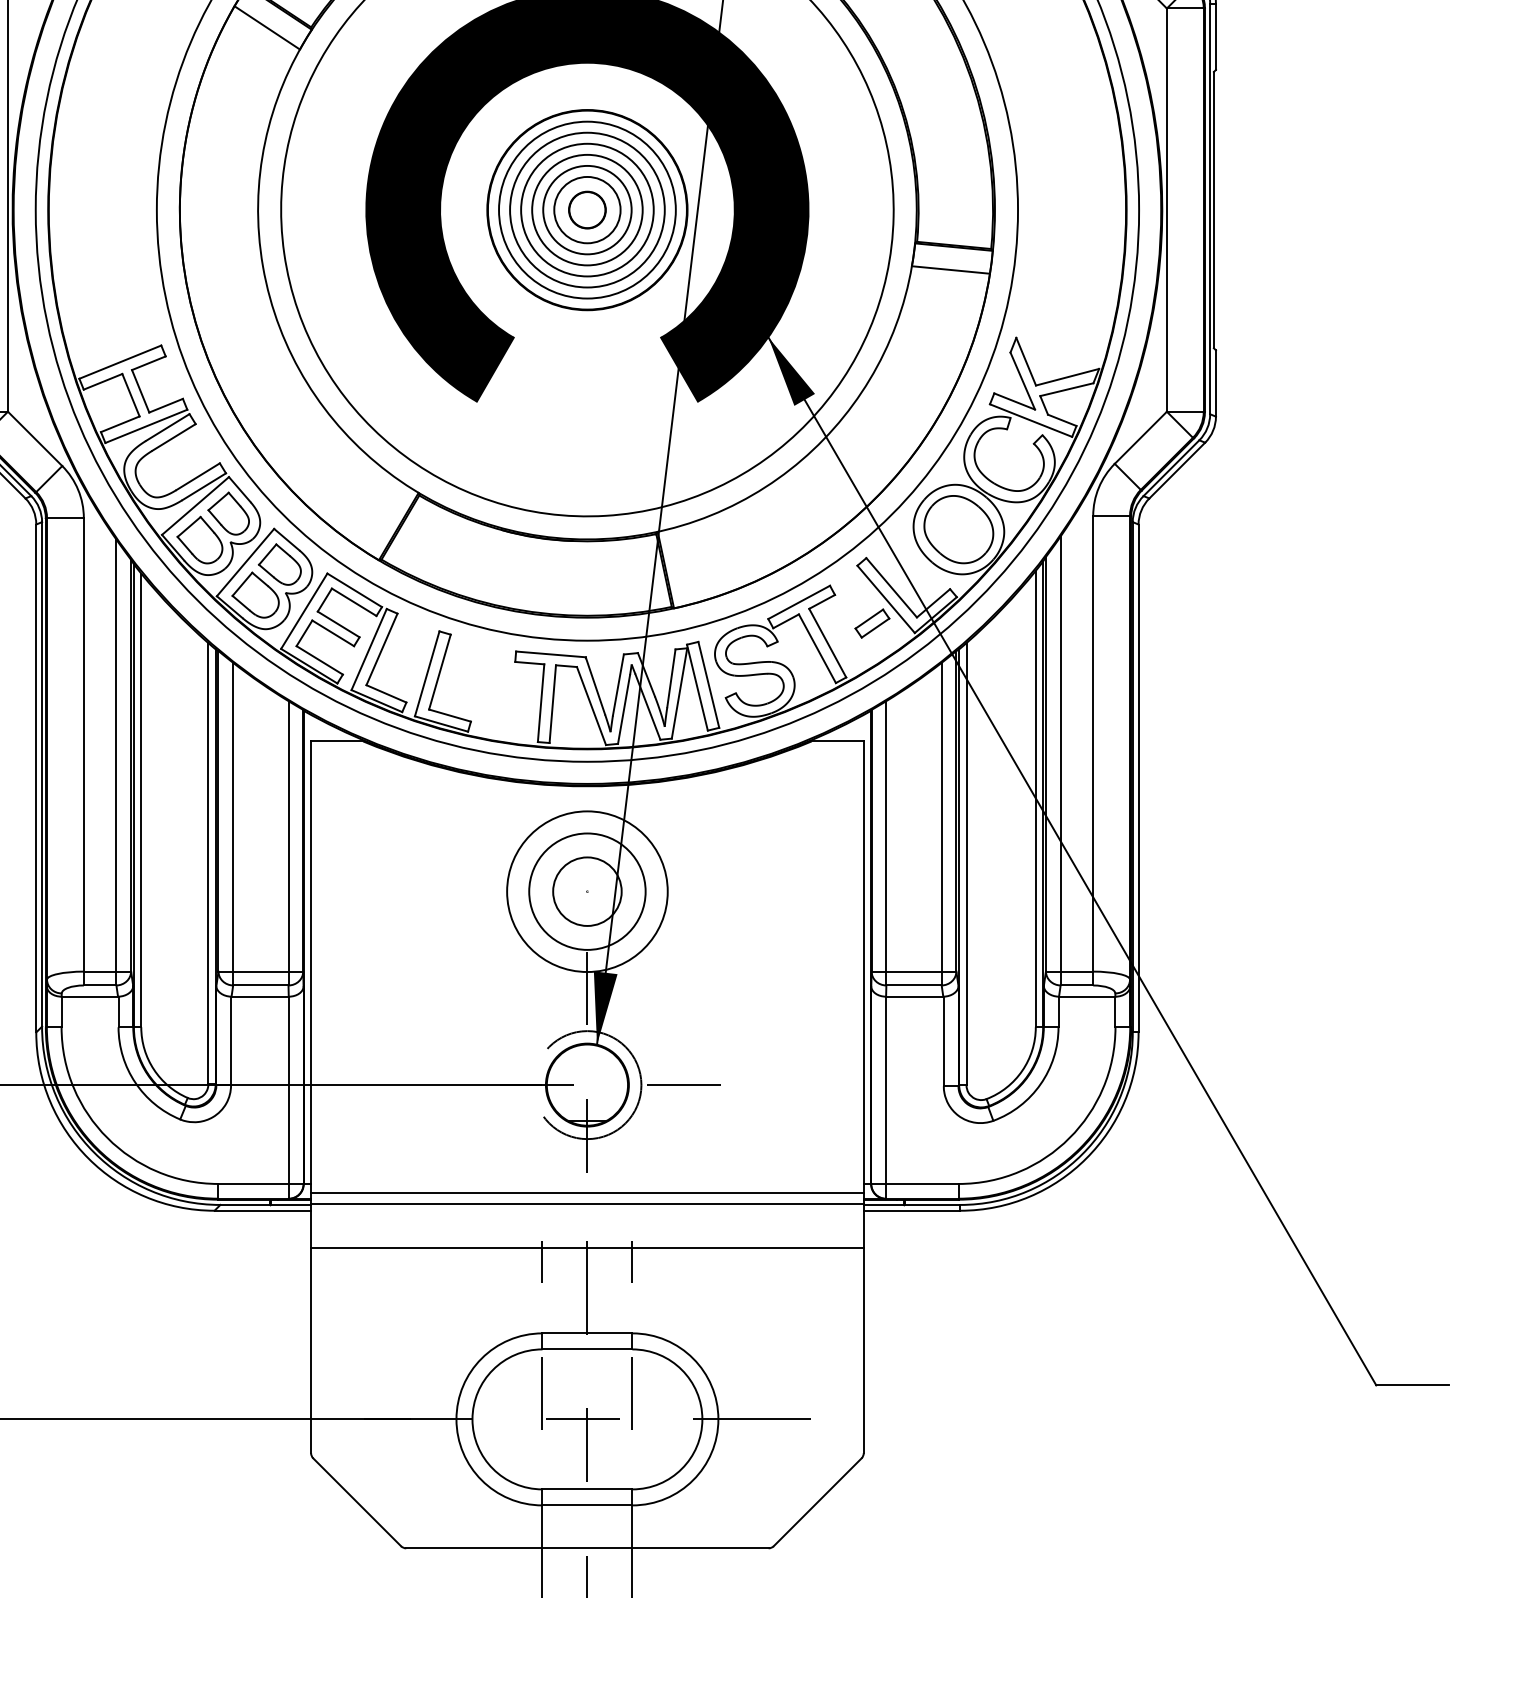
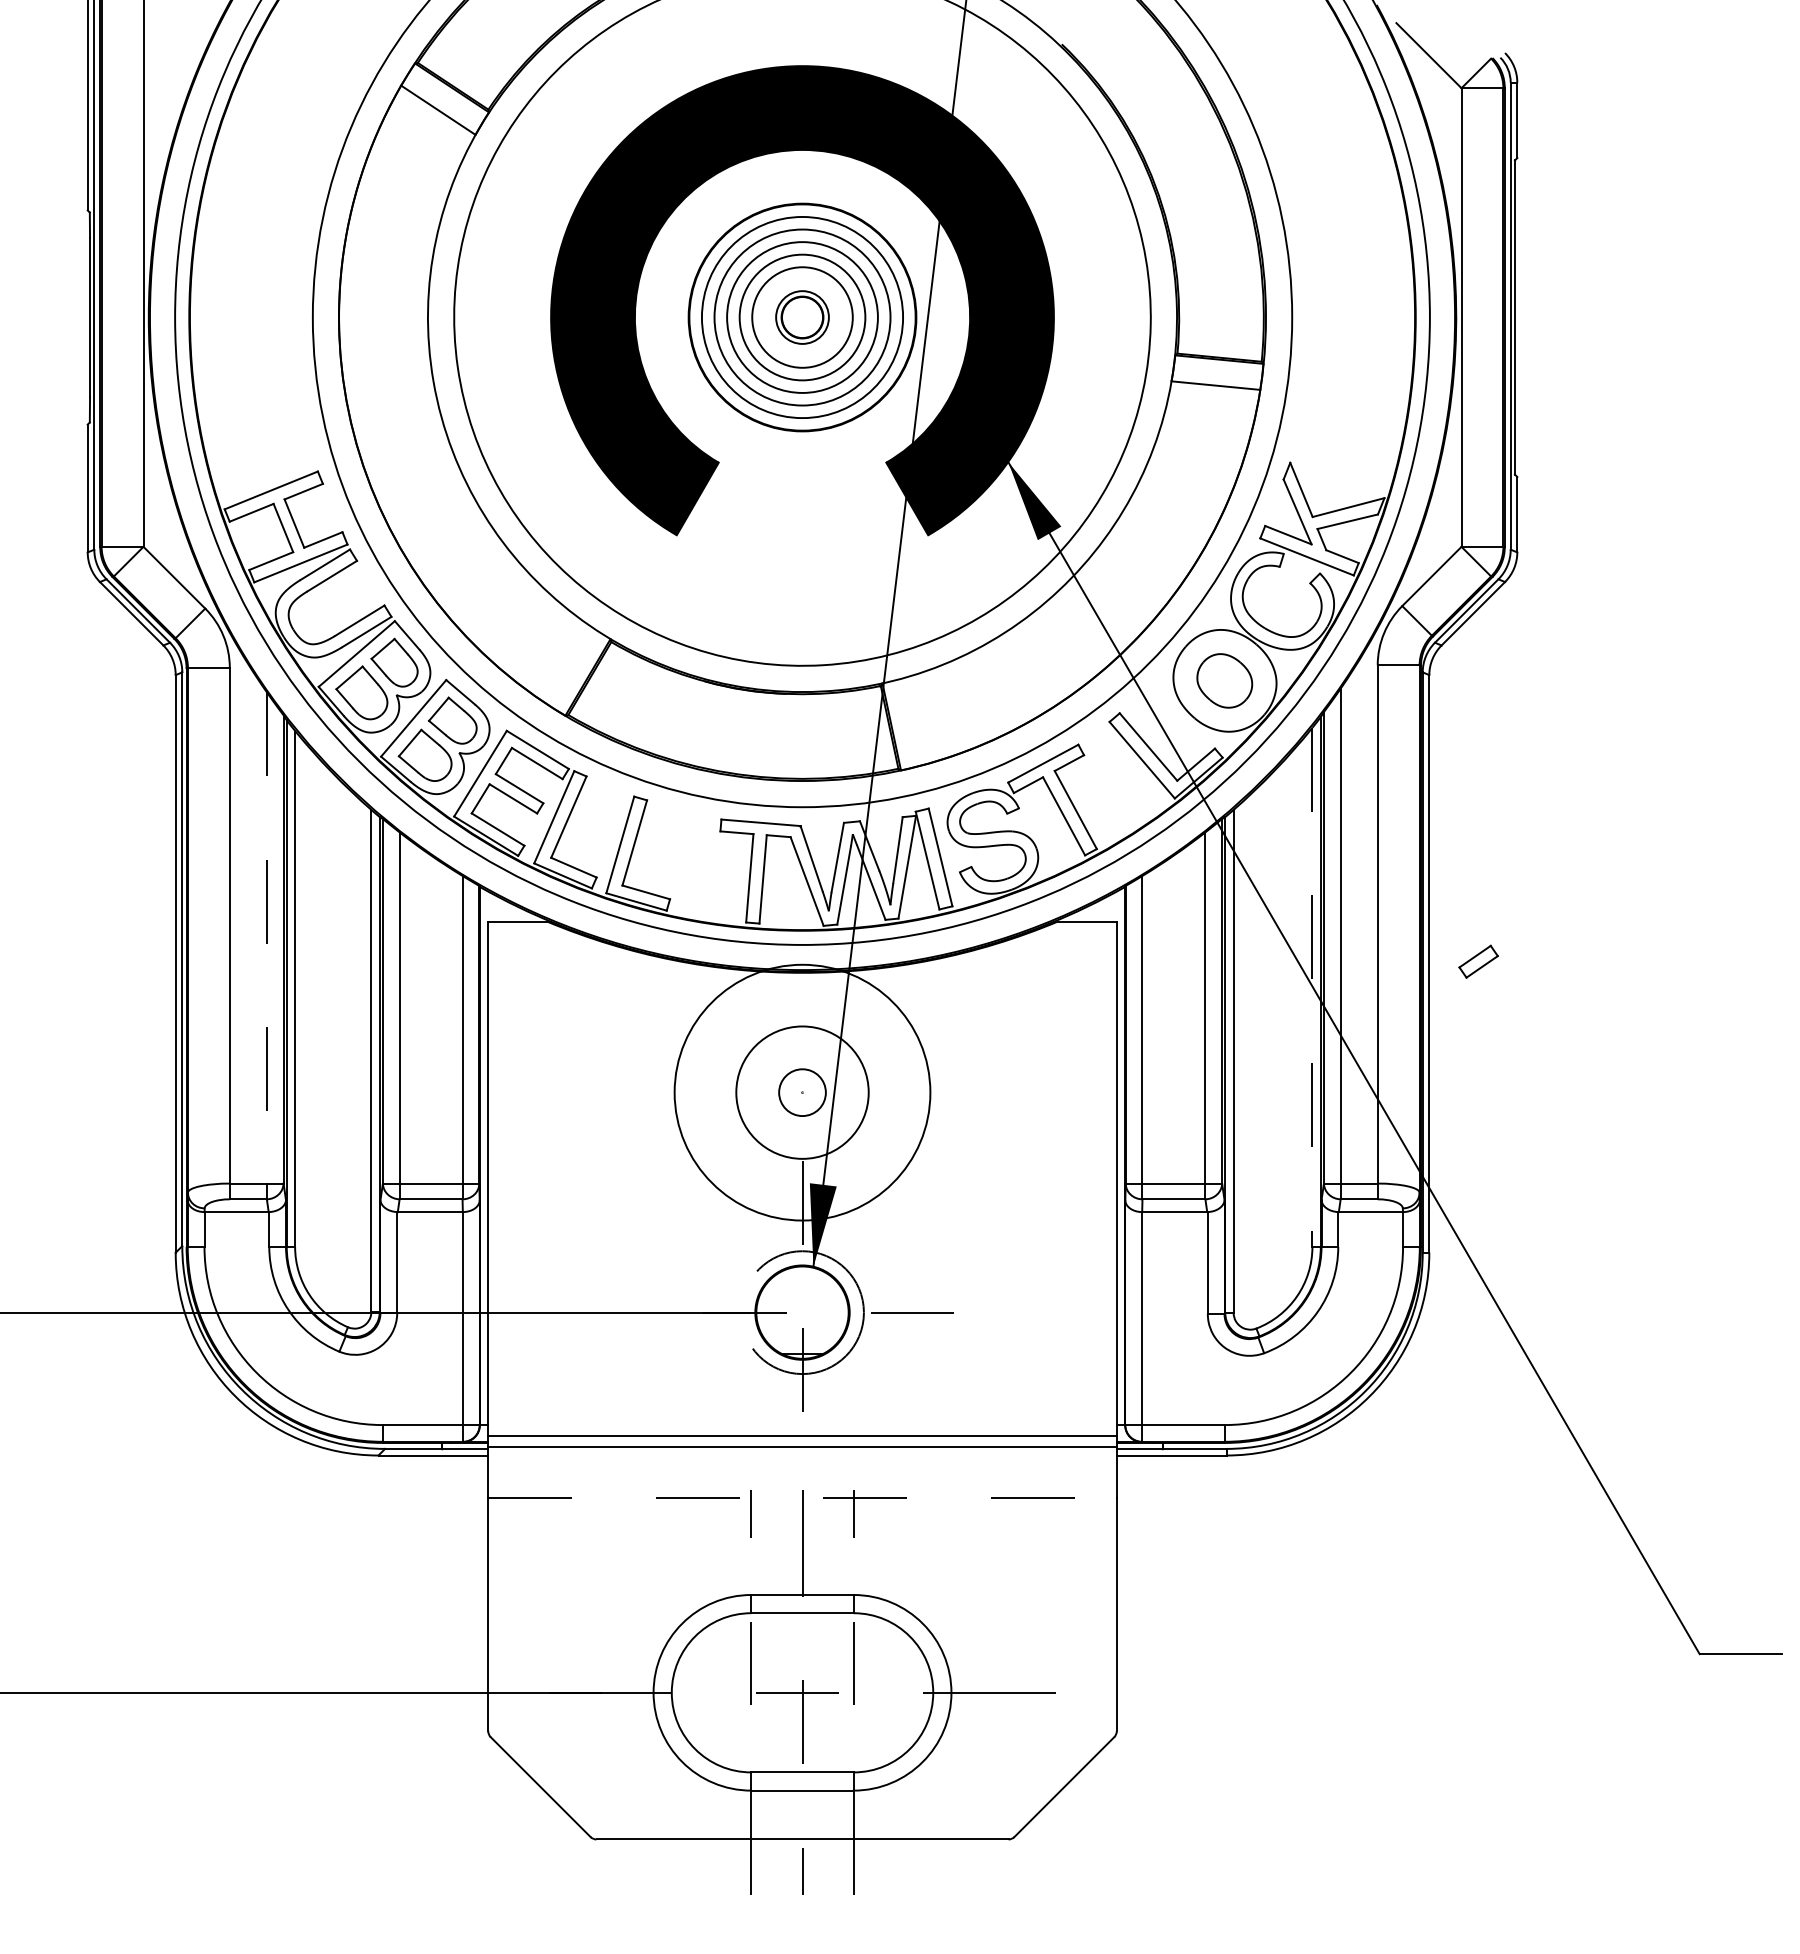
circle: (587, 210) -> (802, 317), size x0.7
part: (958, 529) -> (1224, 680), size x0.7
part: (872, 623) -> (1478, 961), moved
line: (116, 755) -> (266, 937), solid -> dashed
line: (1035, 799) -> (1312, 987), solid -> dashed
circle: (587, 891) -> (802, 1092), size x0.6
circle: (587, 891) -> (802, 1092), size x1.4
line: (588, 1247) -> (803, 1497), solid -> dashed

